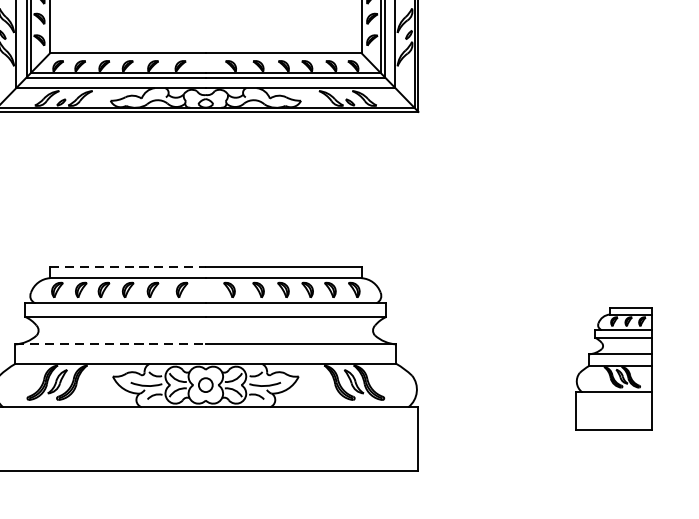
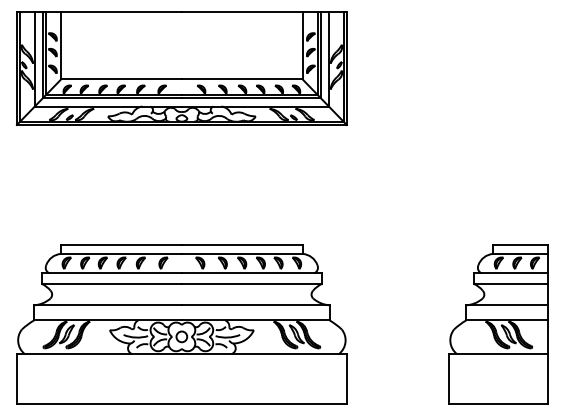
line: (127, 267) -> (121, 245), dashed -> solid
line: (109, 344) -> (107, 305), dashed -> solid
part: (614, 369) -> (498, 324), size x1.67

